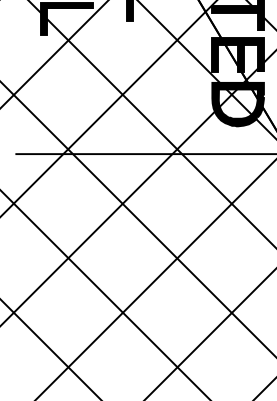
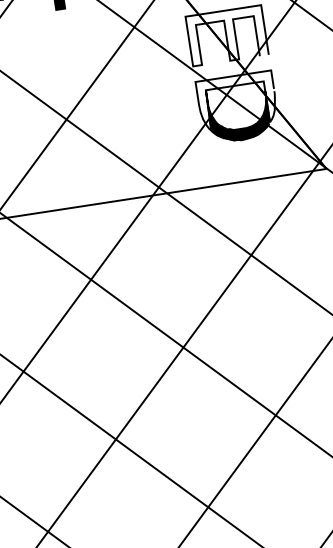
fill: (237, 55) -> (226, 36), removed
fill: (237, 99) -> (236, 100), removed

